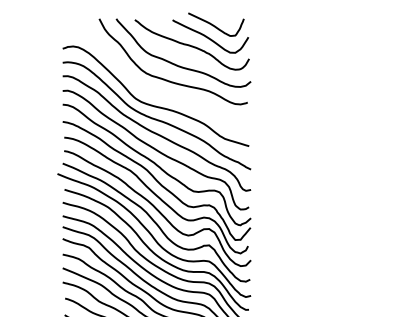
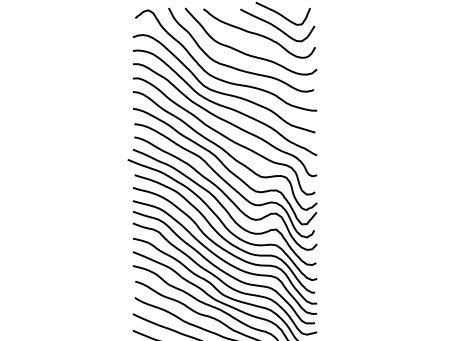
curve: (149, 89) -> (217, 77), added

